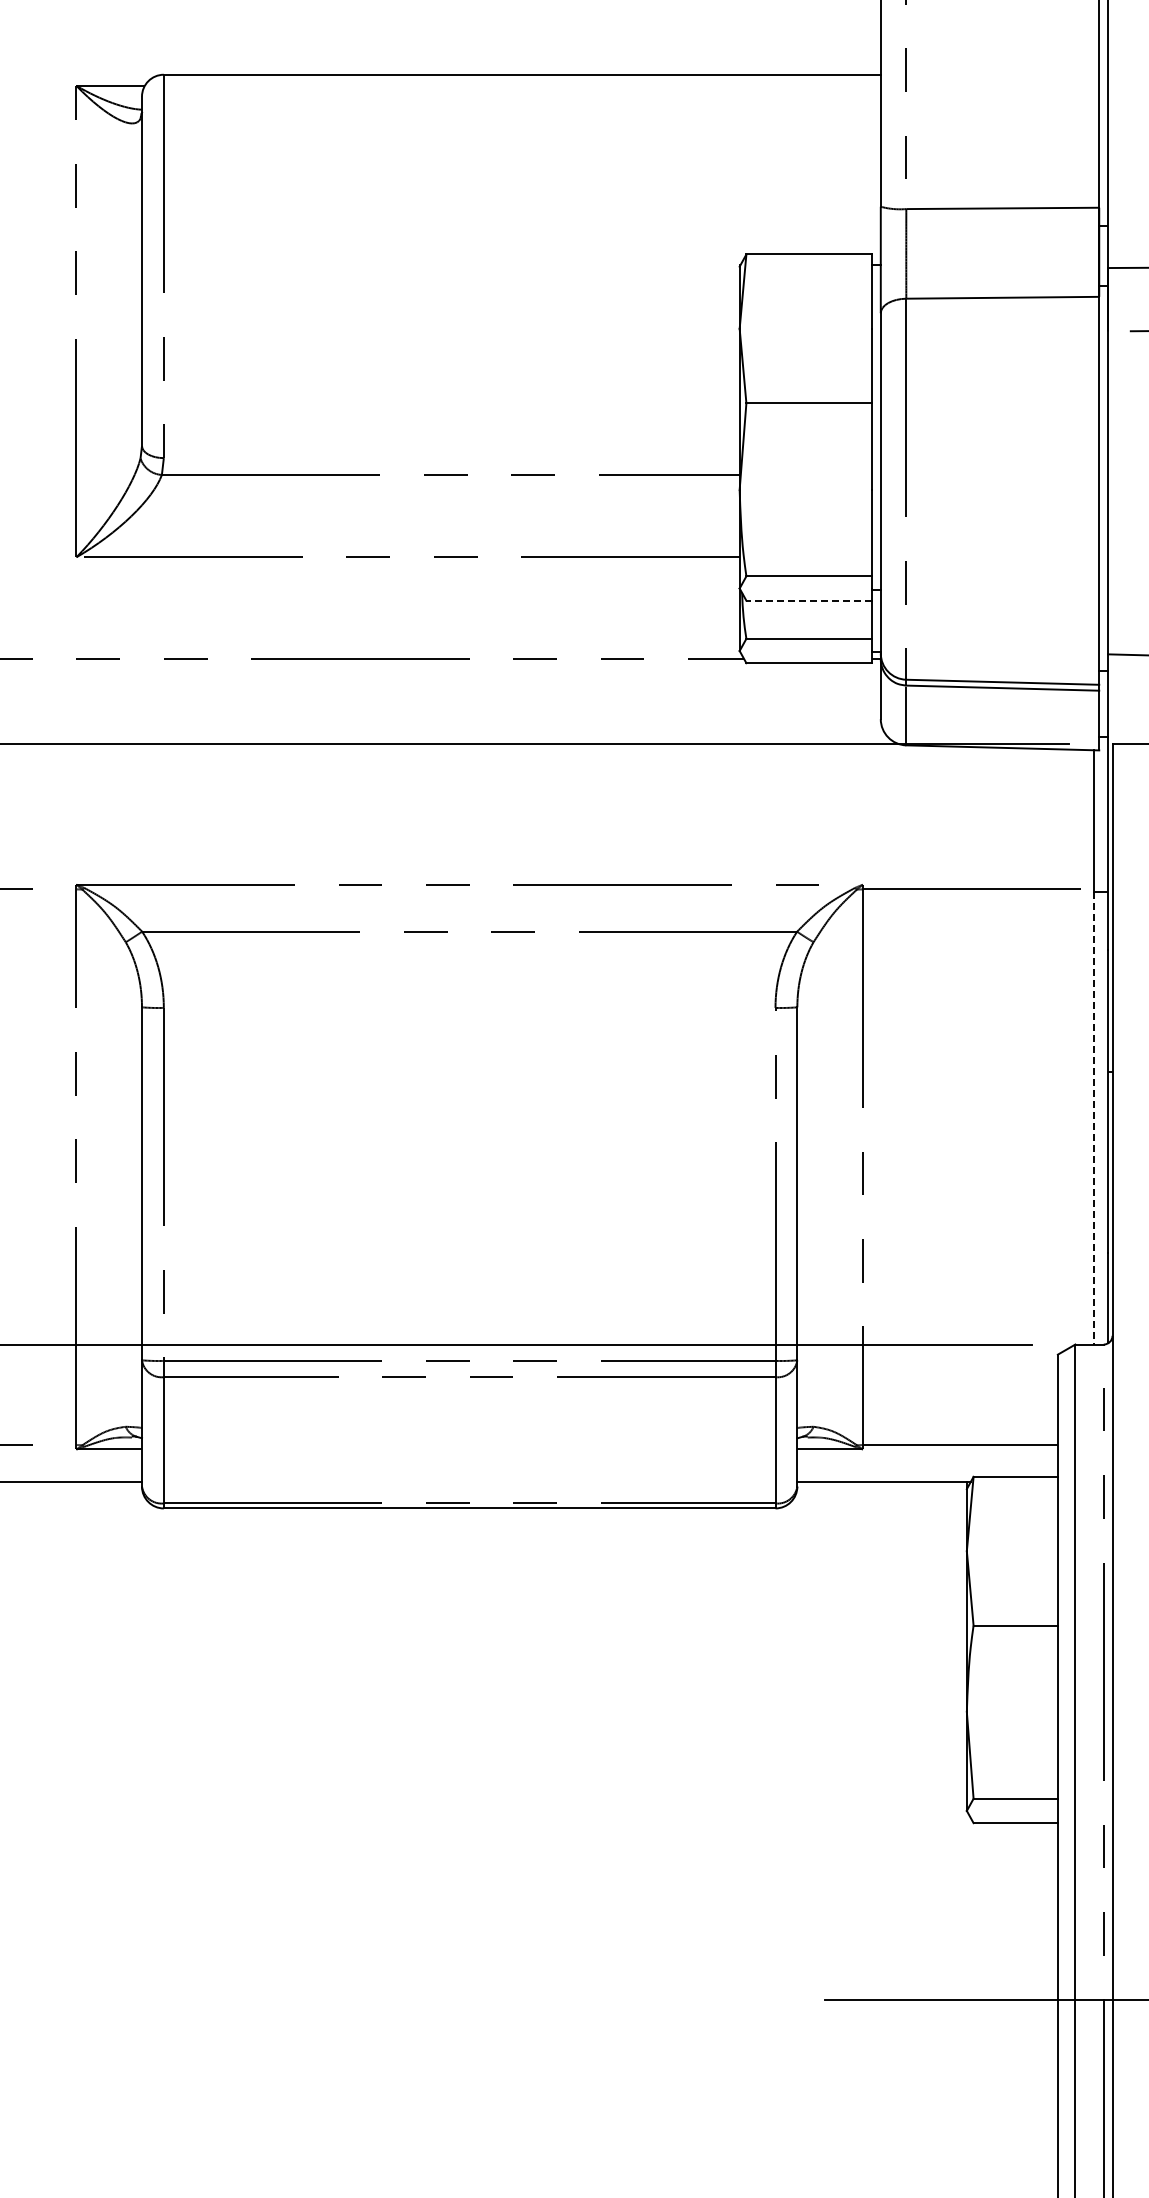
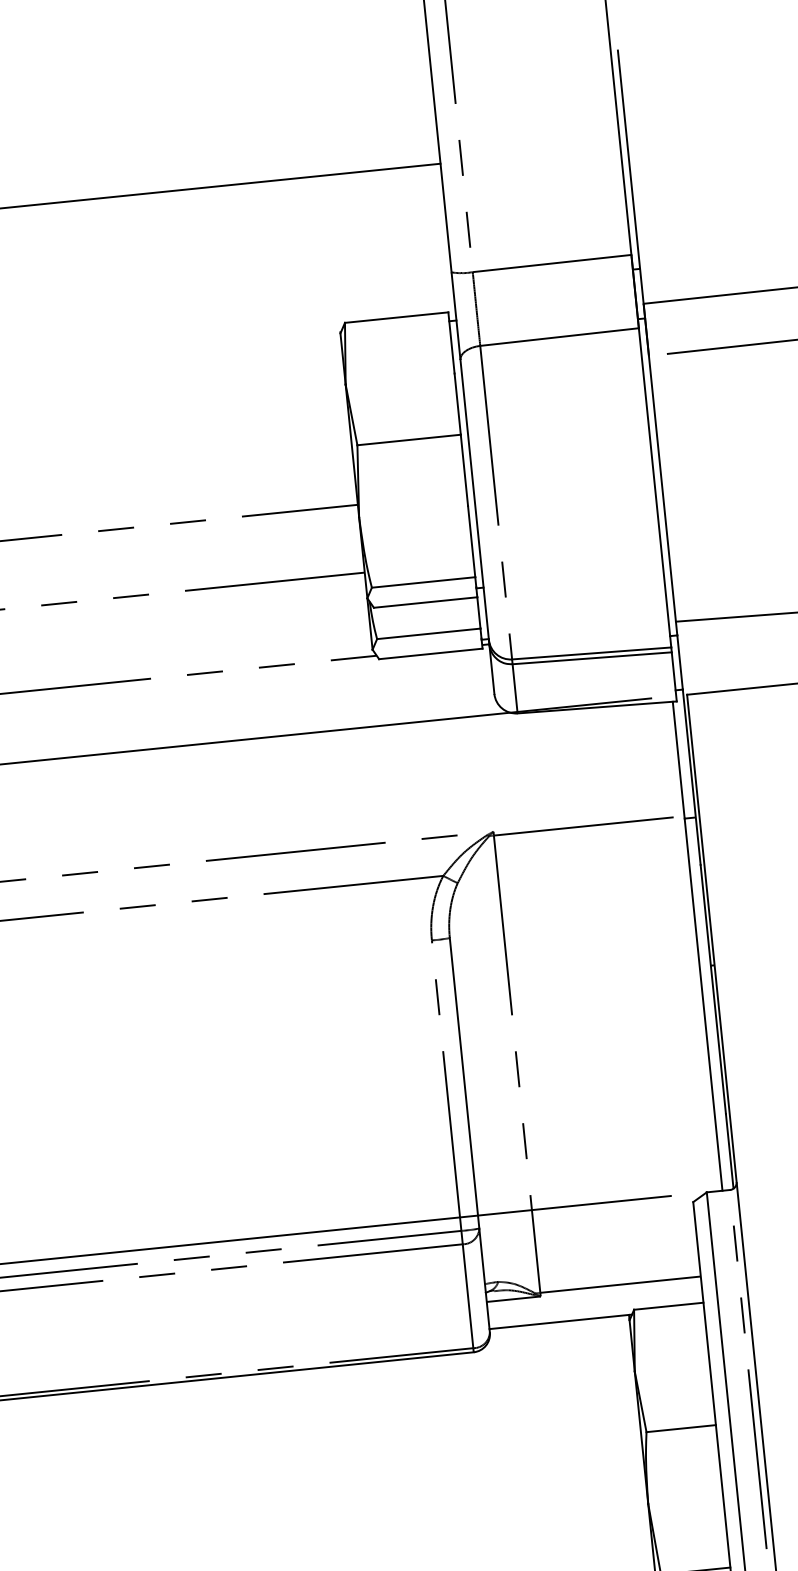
line: (809, 600) -> (425, 602), dashed -> solid
line: (1094, 1118) -> (703, 1004), dashed -> solid

